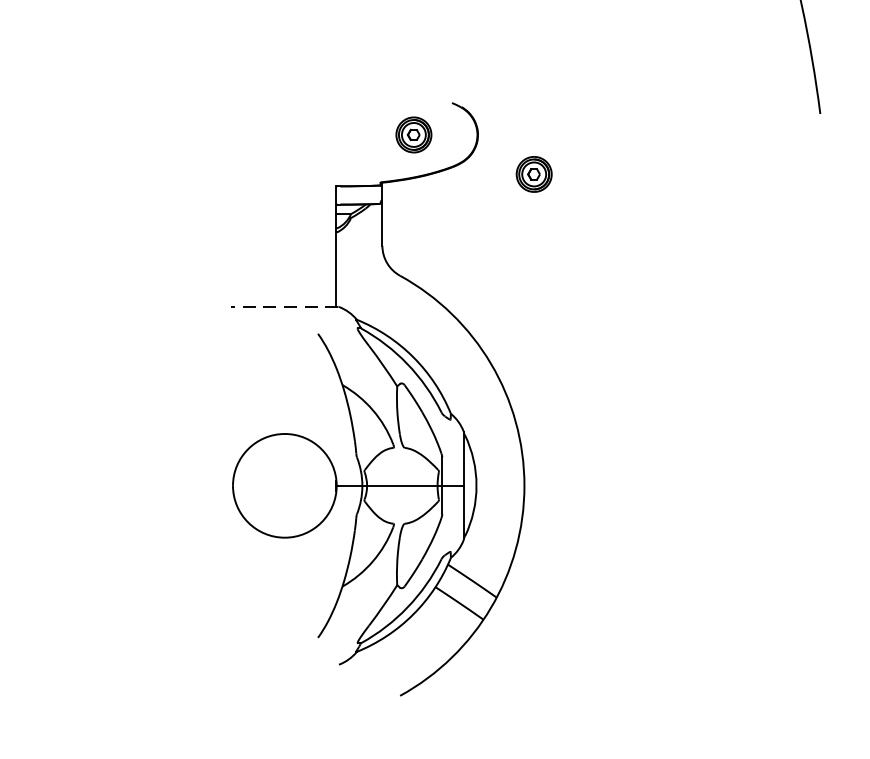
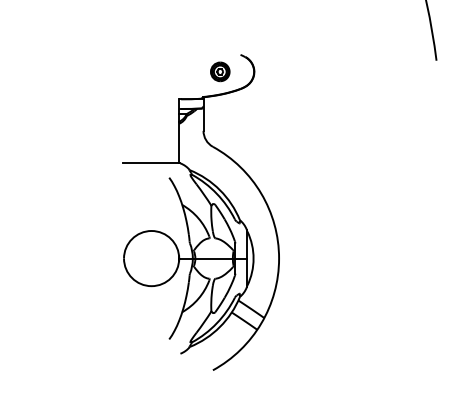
part: (534, 173) -> (284, 92), removed
line: (284, 307) -> (151, 163), dashed -> solid

